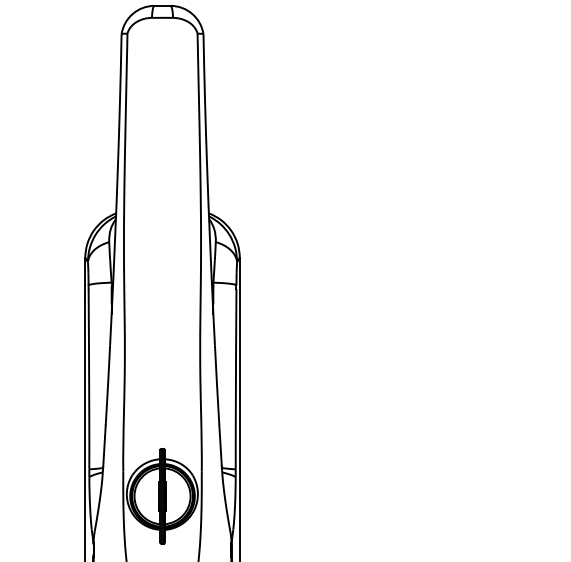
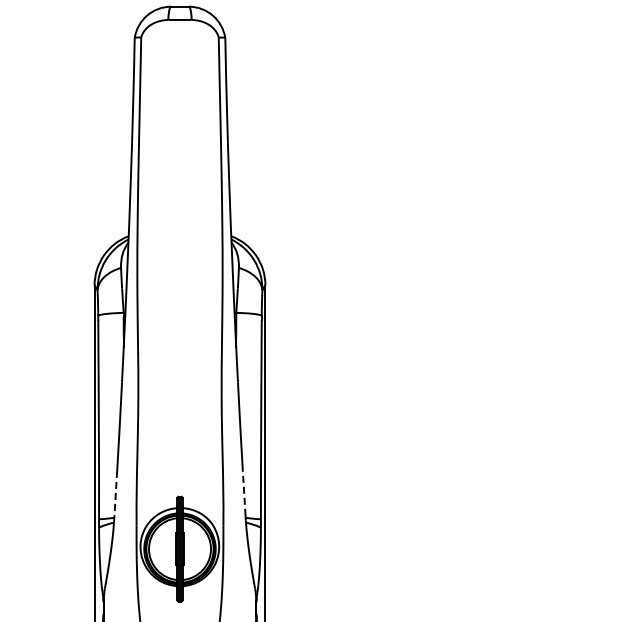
line: (220, 445) -> (244, 492), solid -> dashed
line: (104, 446) -> (115, 493), solid -> dashed

